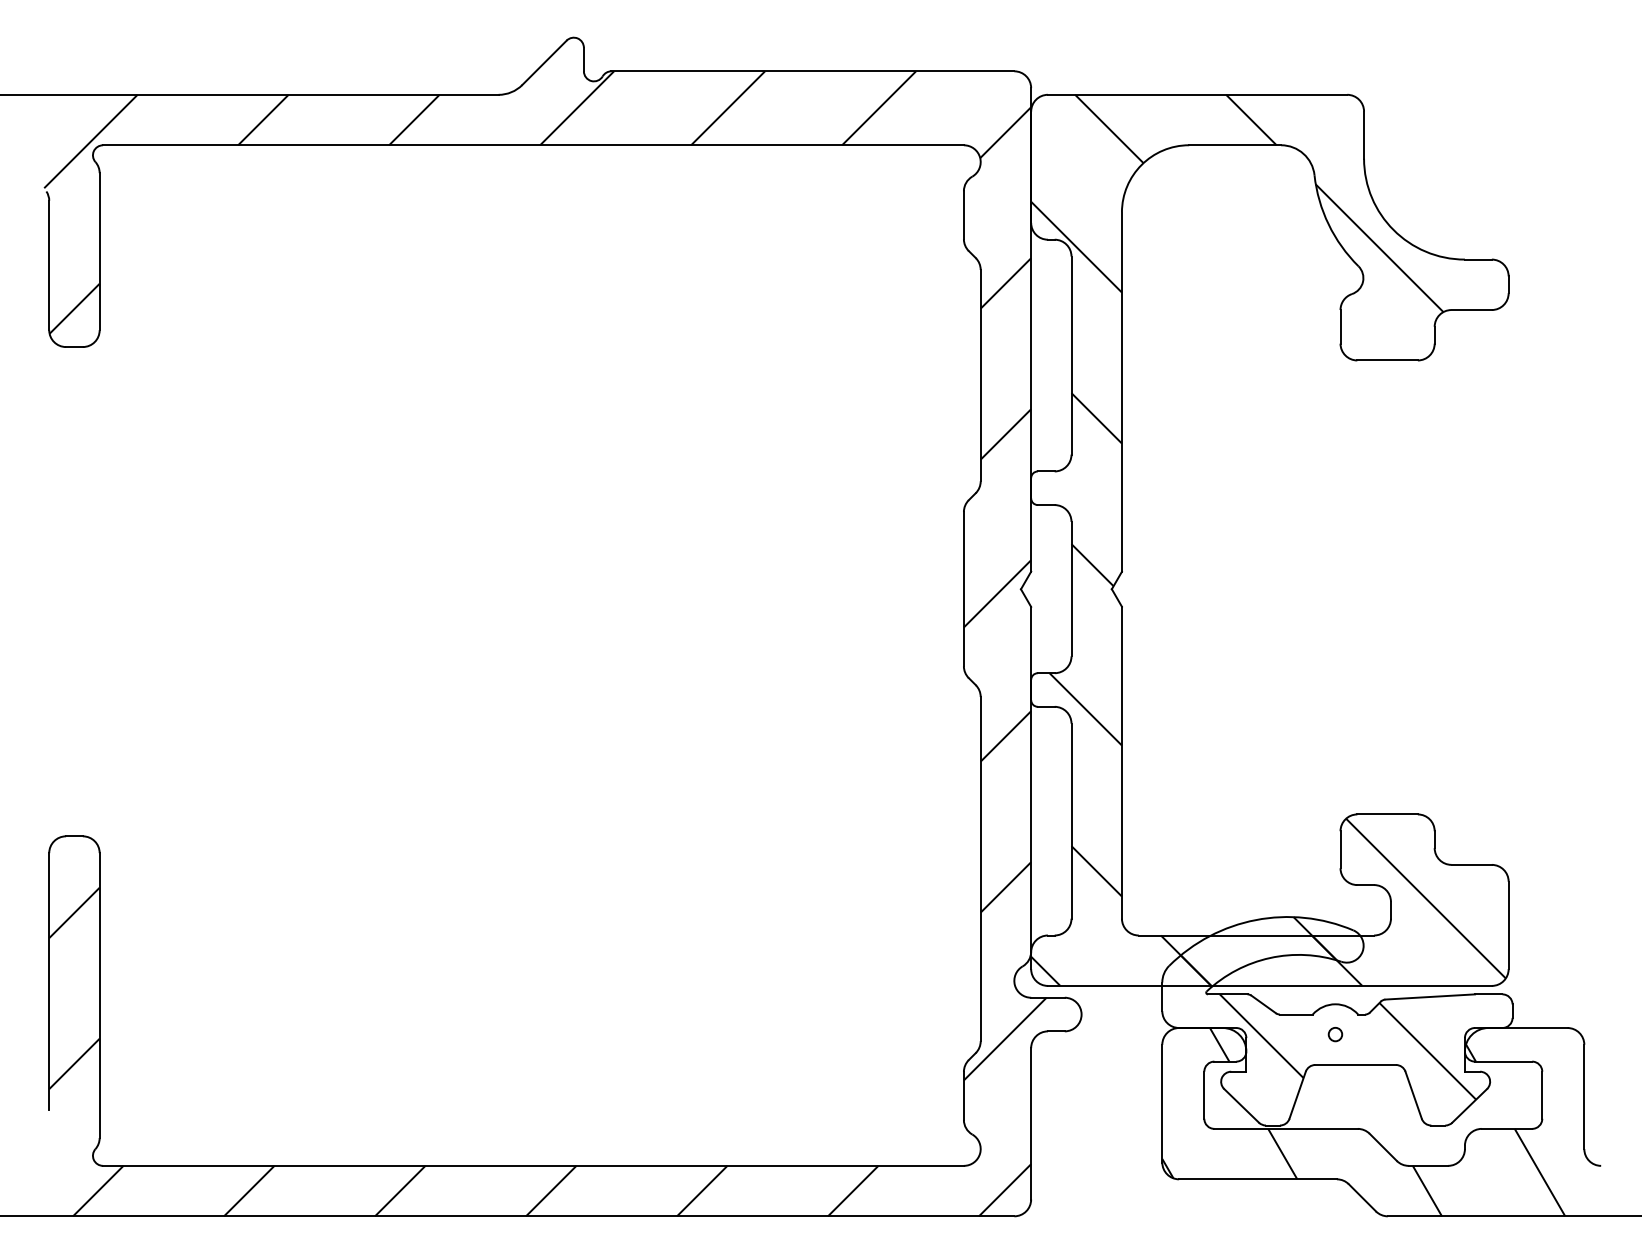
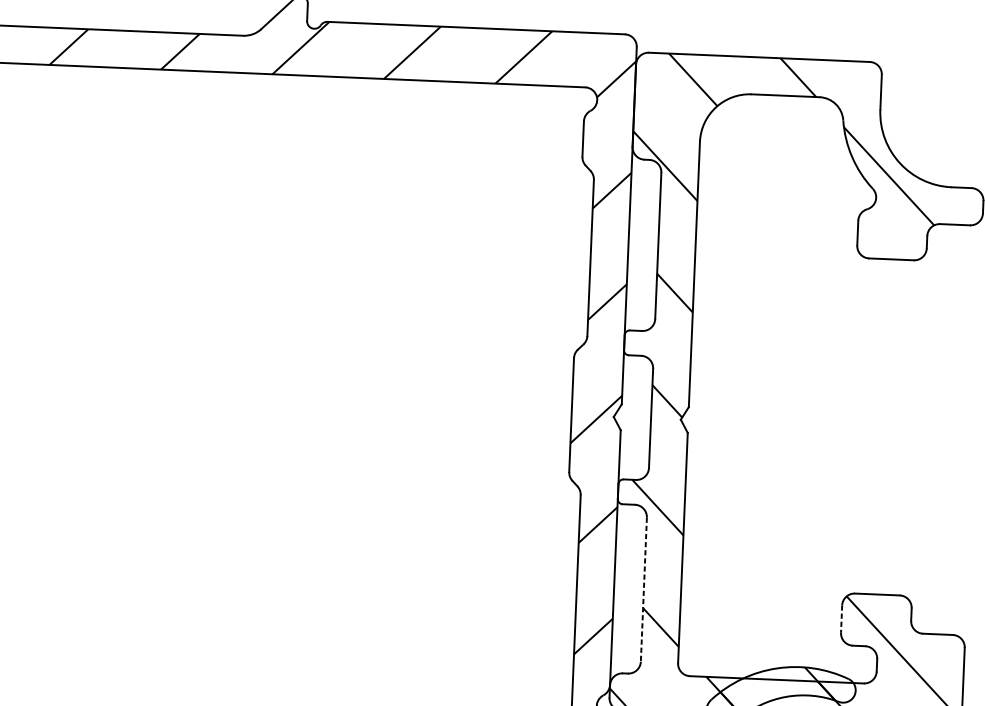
line: (1071, 821) -> (643, 589), solid -> dashed
line: (1340, 850) -> (841, 619), solid -> dashed

